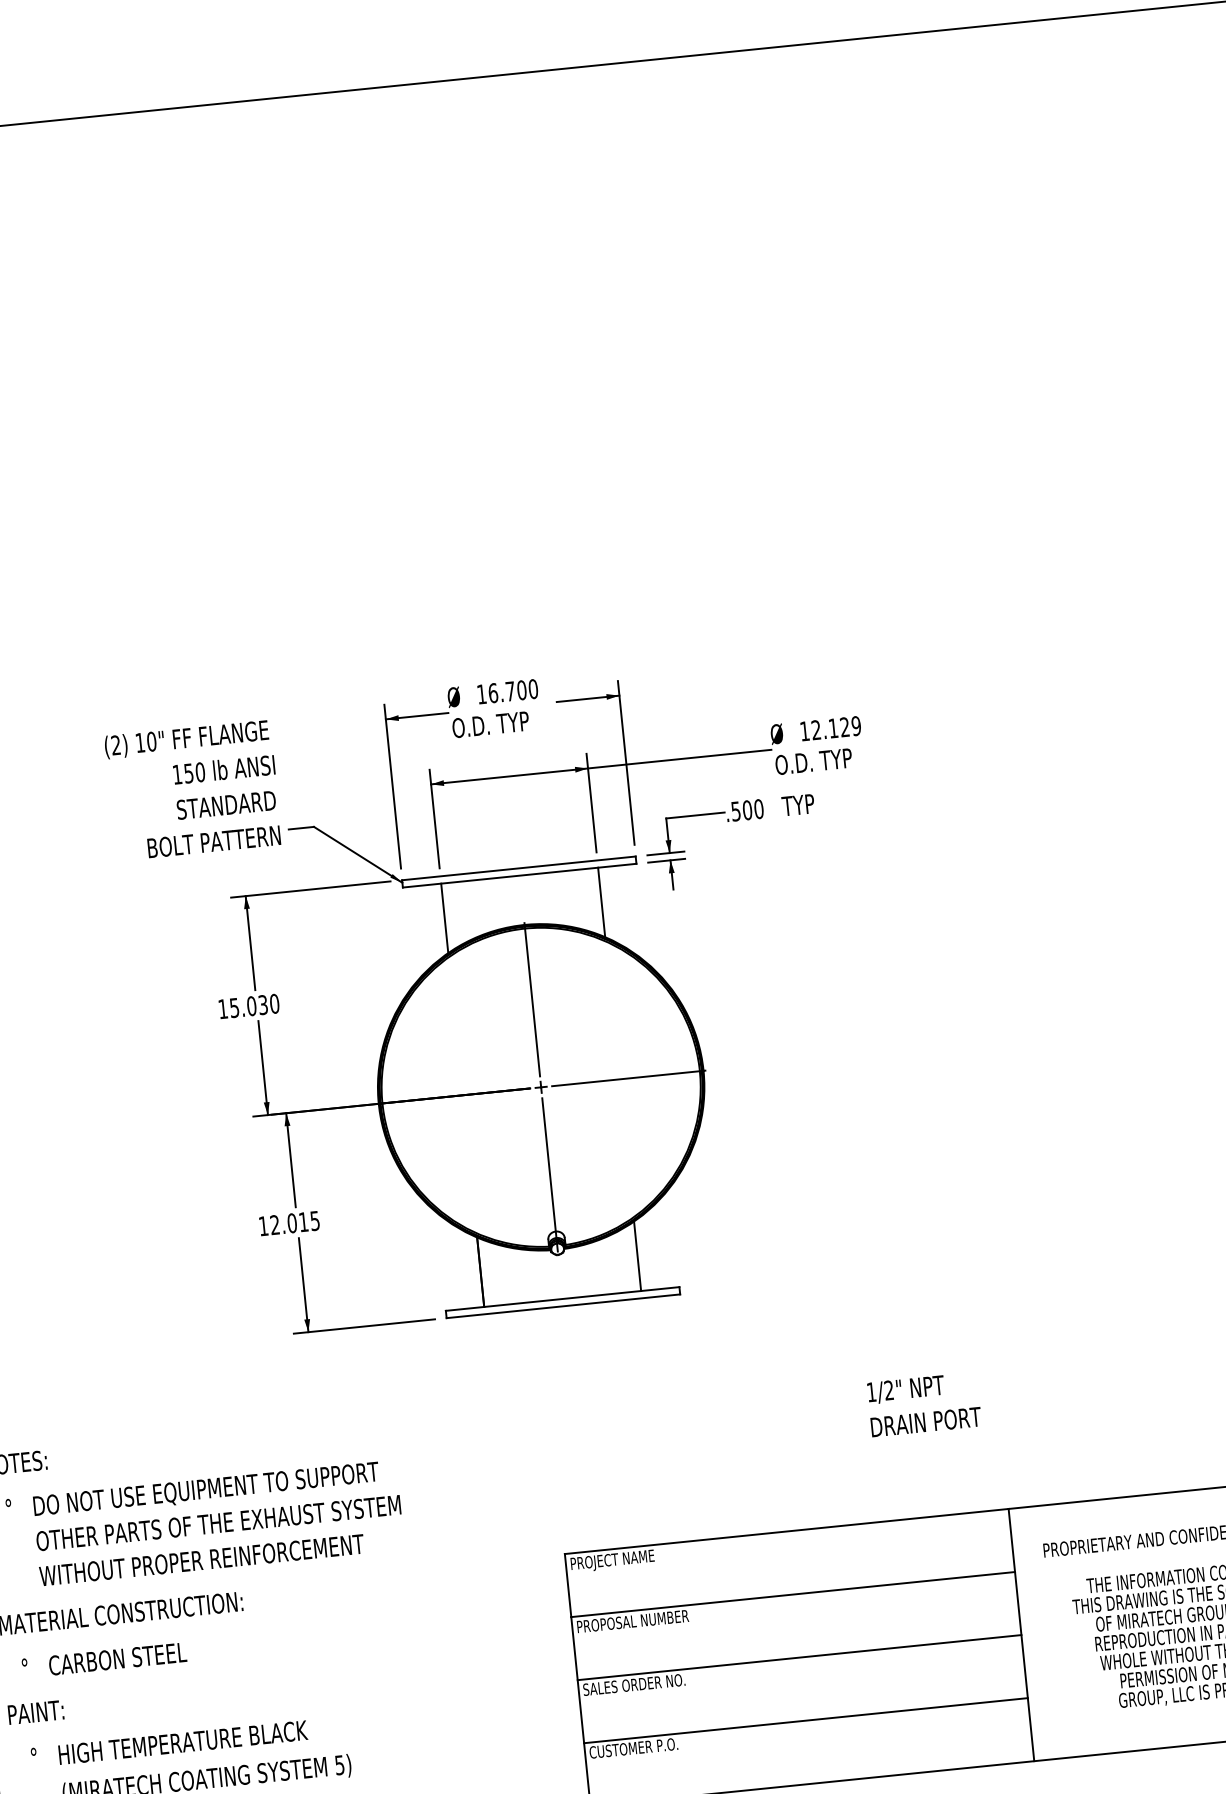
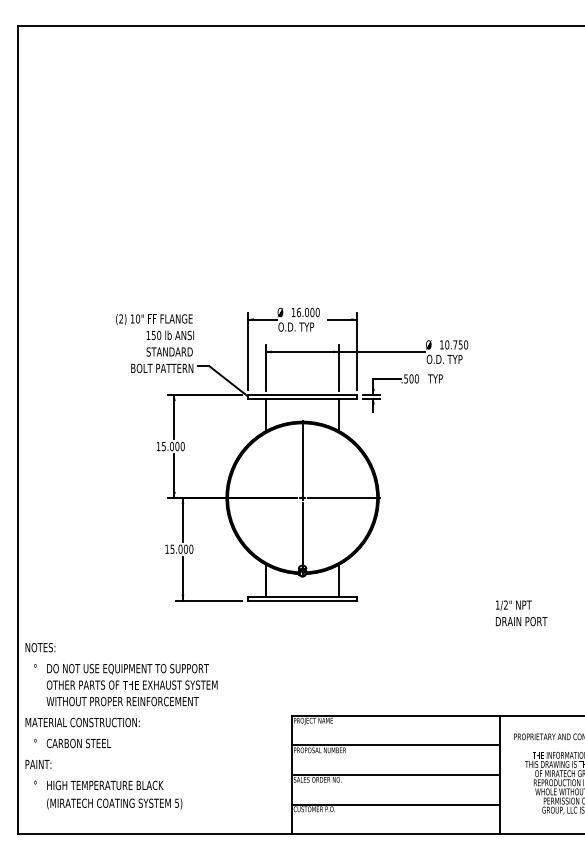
text: (511, 691) -> (307, 312), 16.700 -> 16.000
text: (835, 727) -> (456, 344), 12.129 -> 10.750
text: (263, 1004) -> (177, 446), 15.030 -> 15.000
text: (294, 1221) -> (181, 548), 12.015 -> 15.000
text: (924, 1404) -> (521, 613), moved

